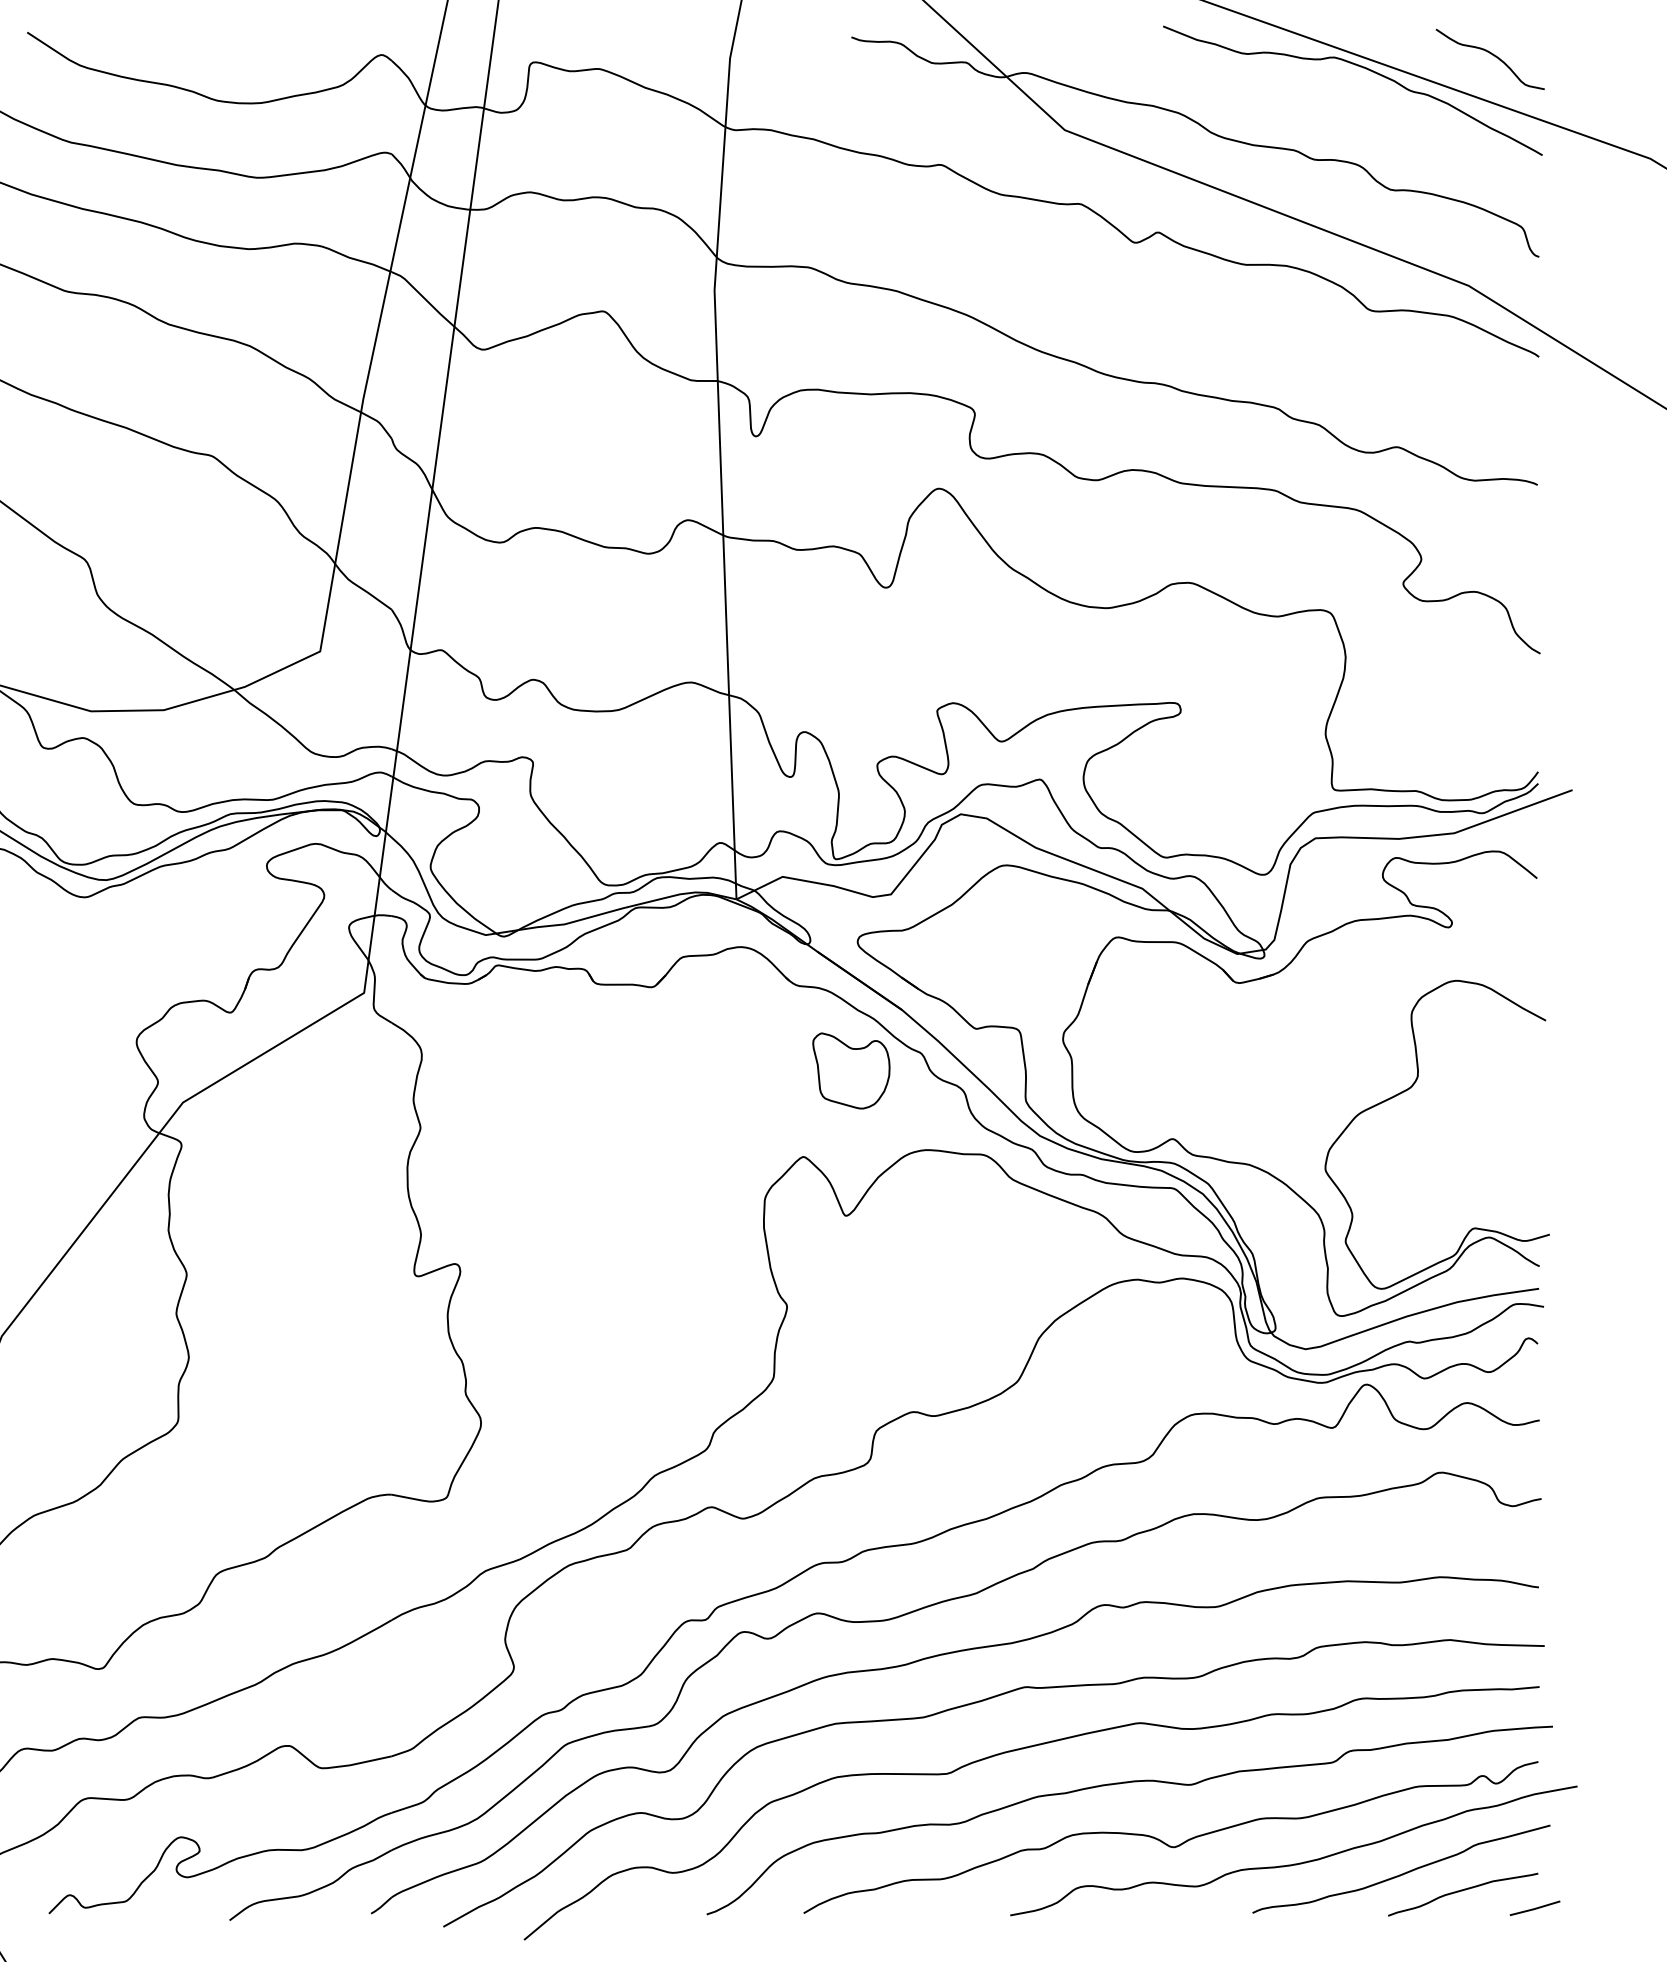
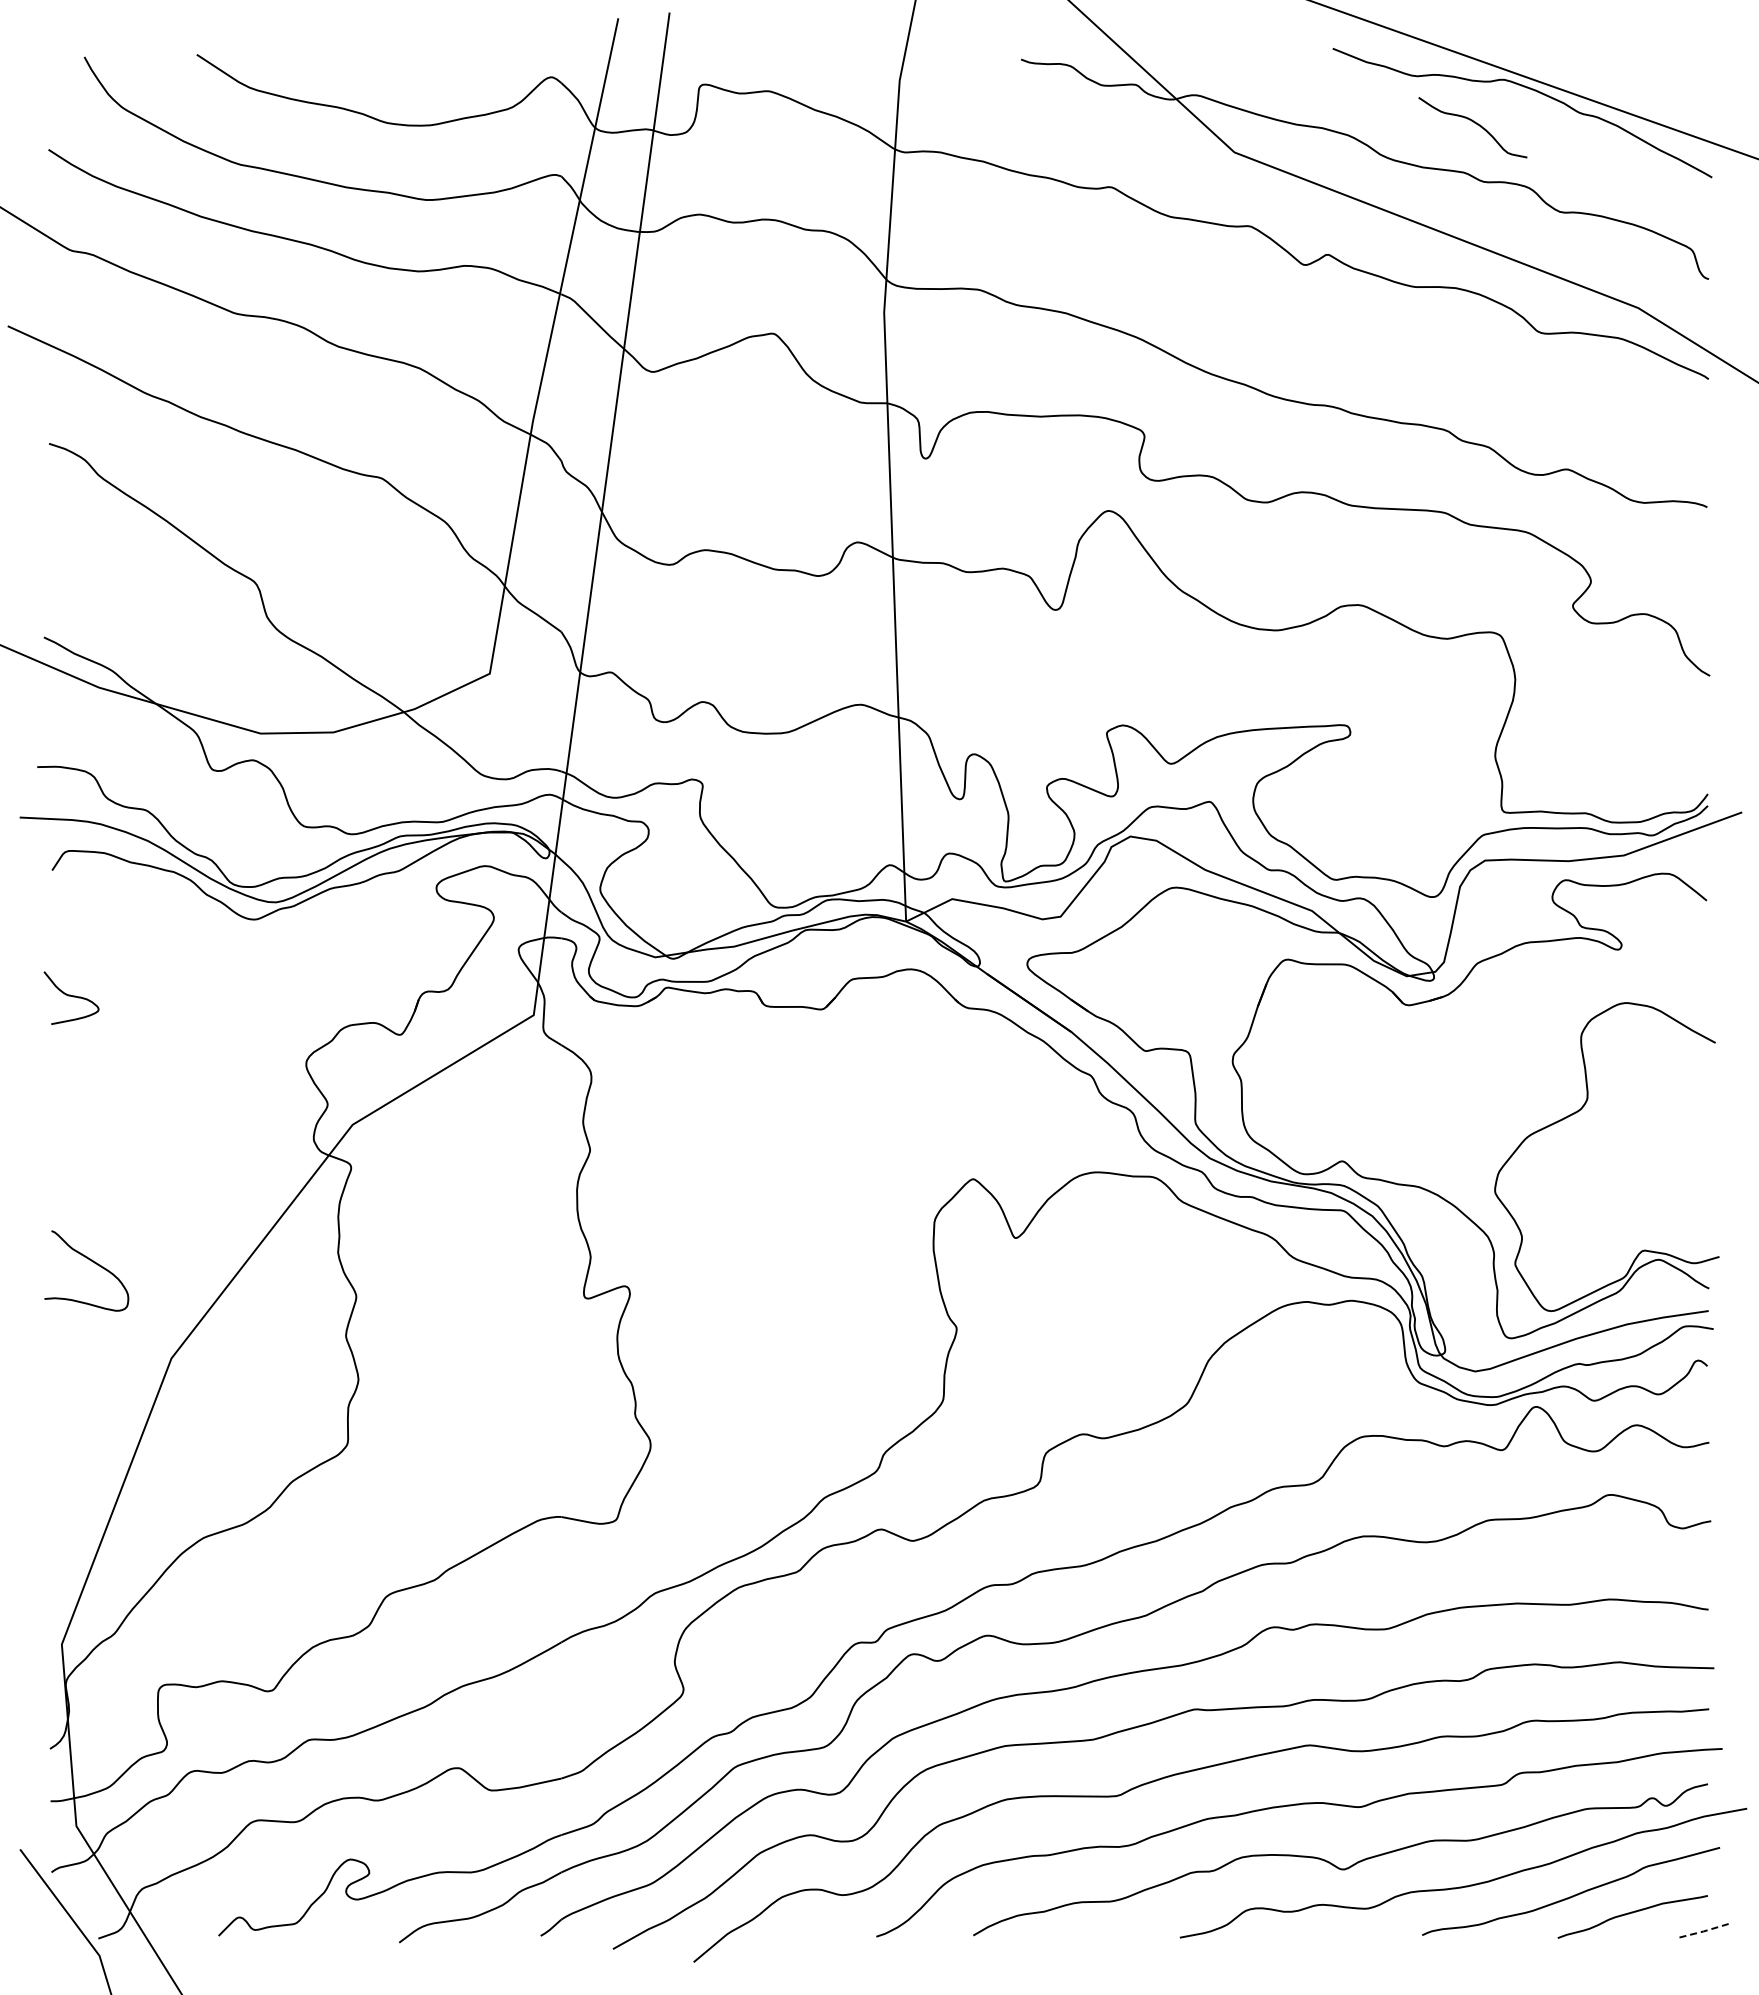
curve: (1491, 55) -> (1474, 123), moved
part: (851, 1070) -> (1021, 1092), removed
line: (1534, 1909) -> (1704, 1931), solid -> dashed

